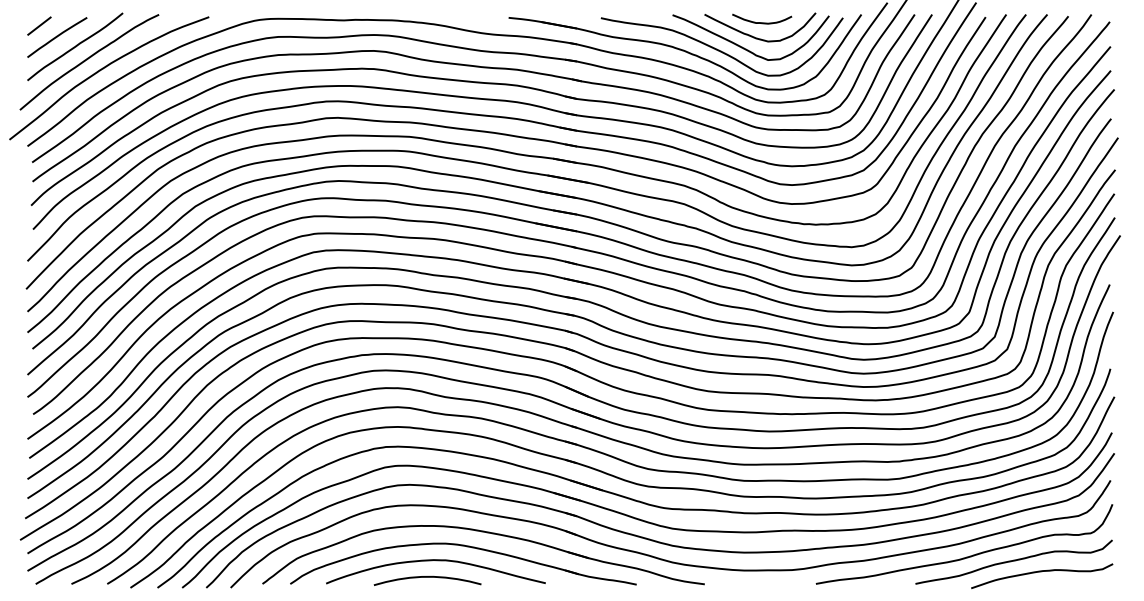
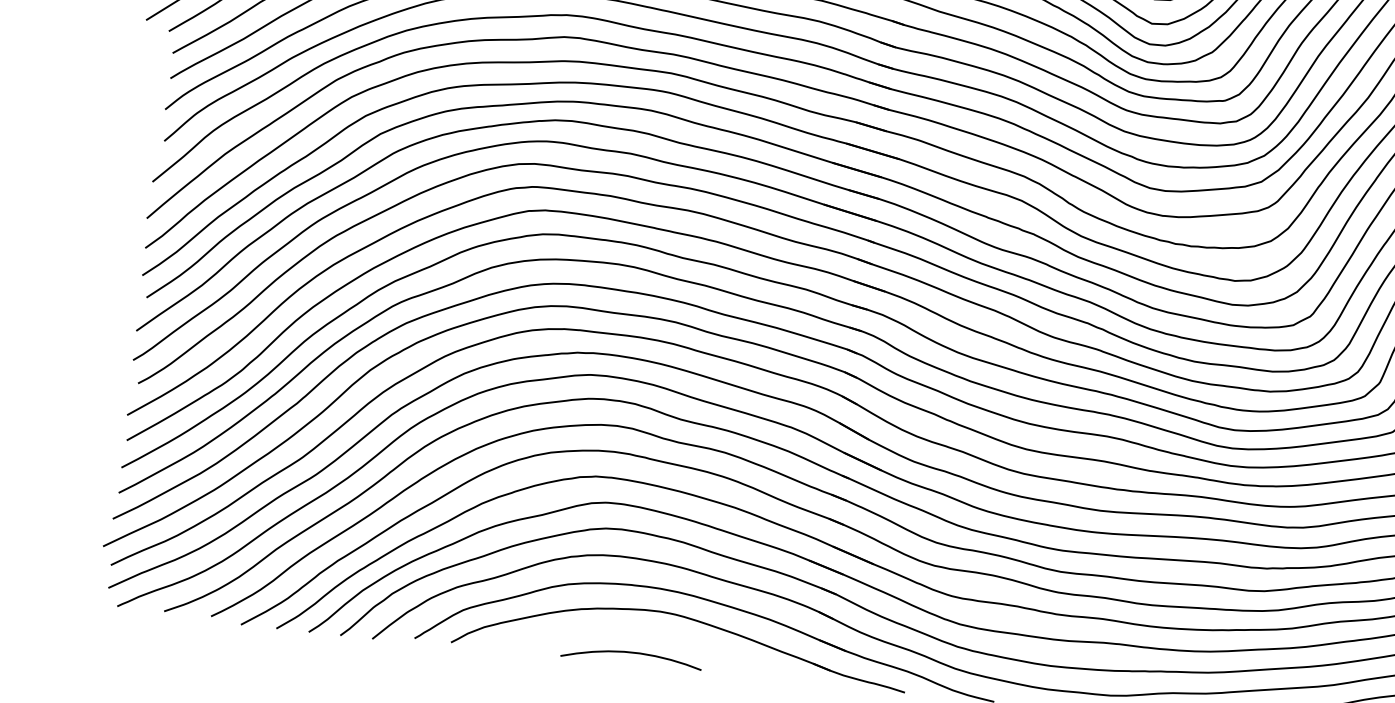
curve: (436, 561) -> (645, 633), removed

